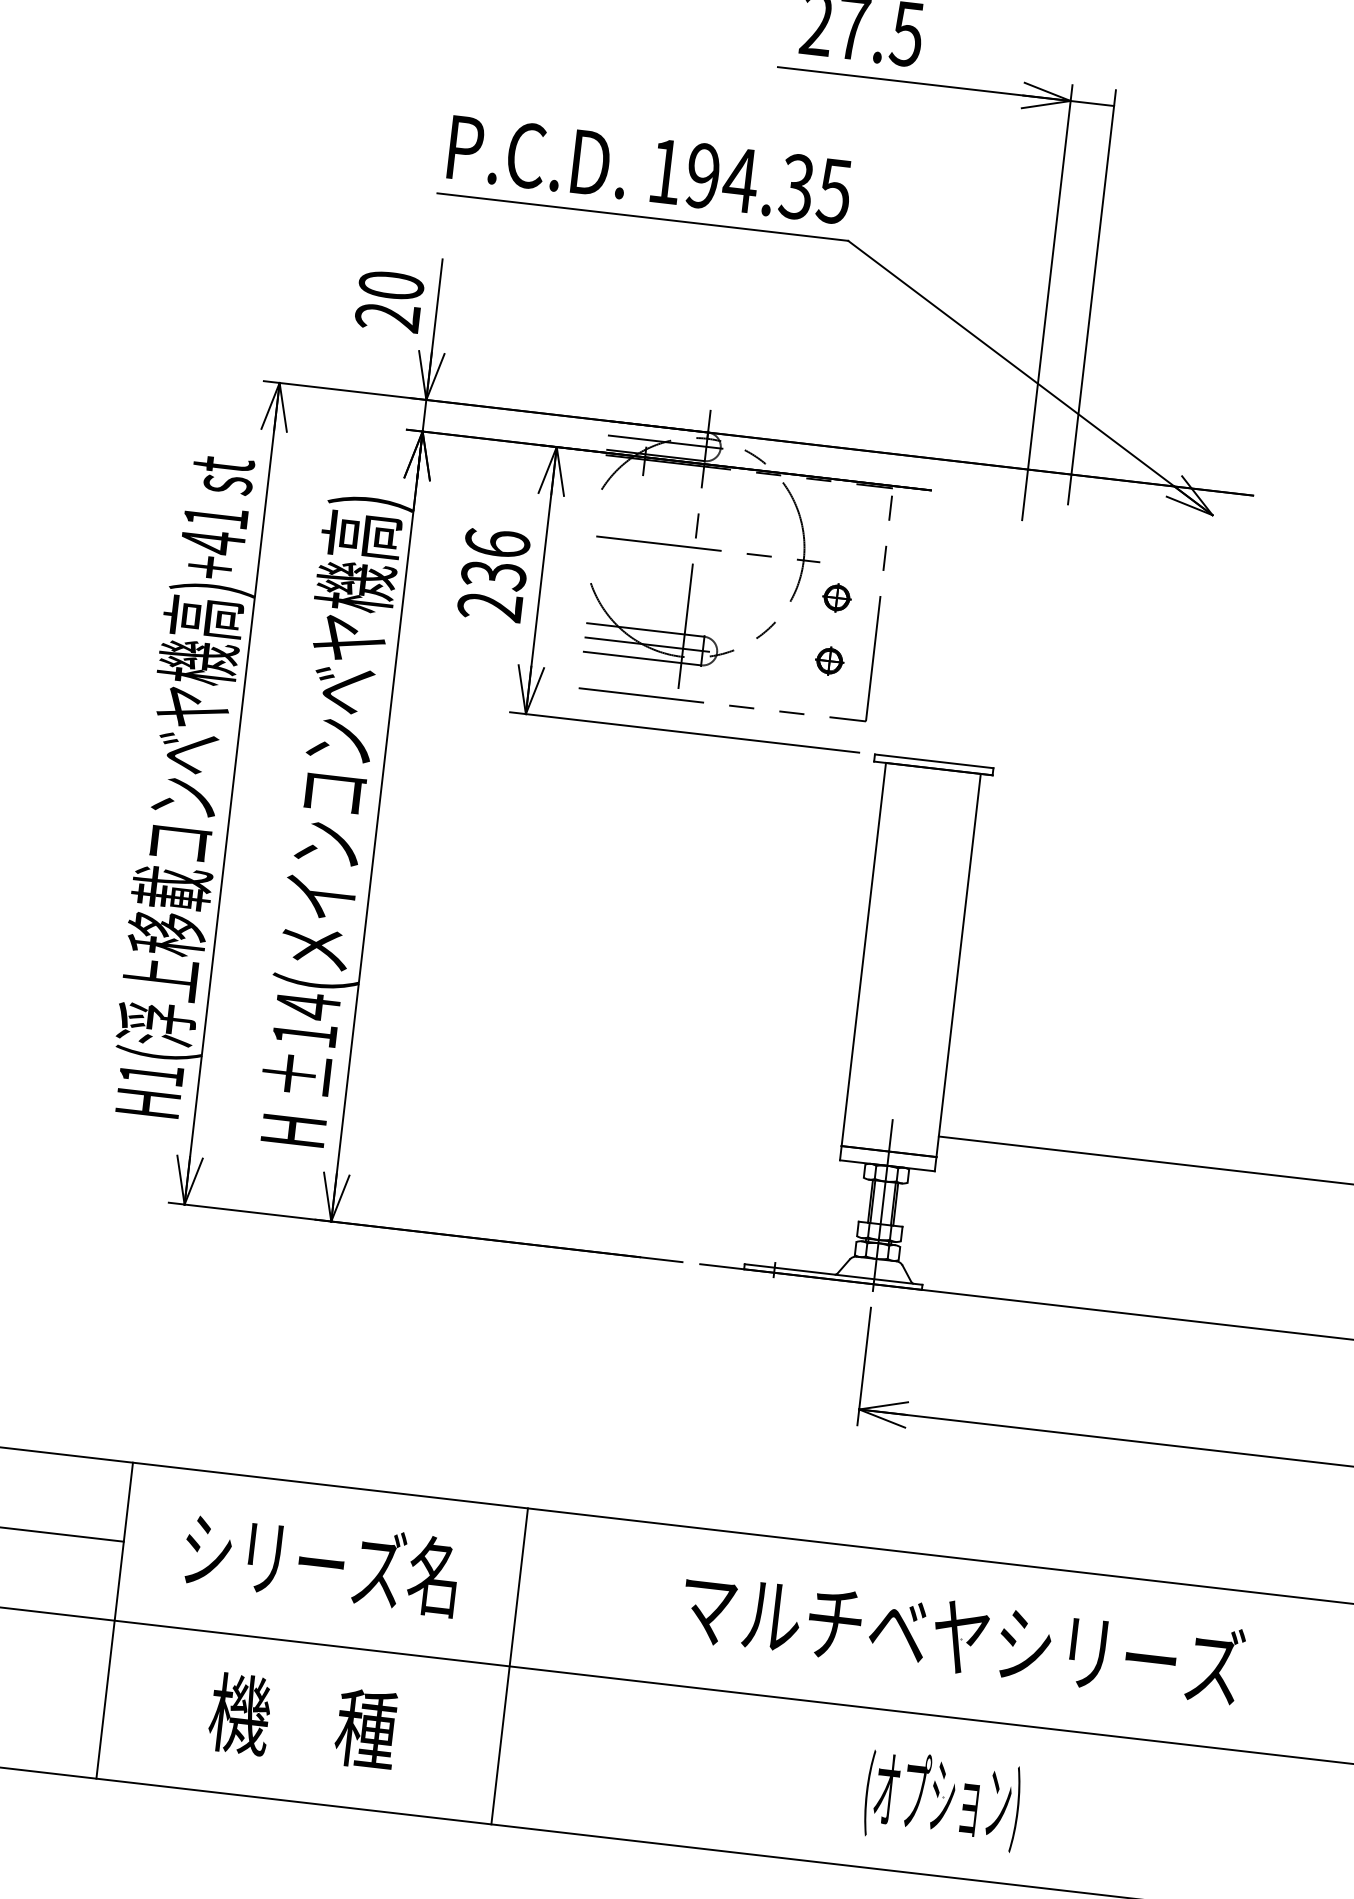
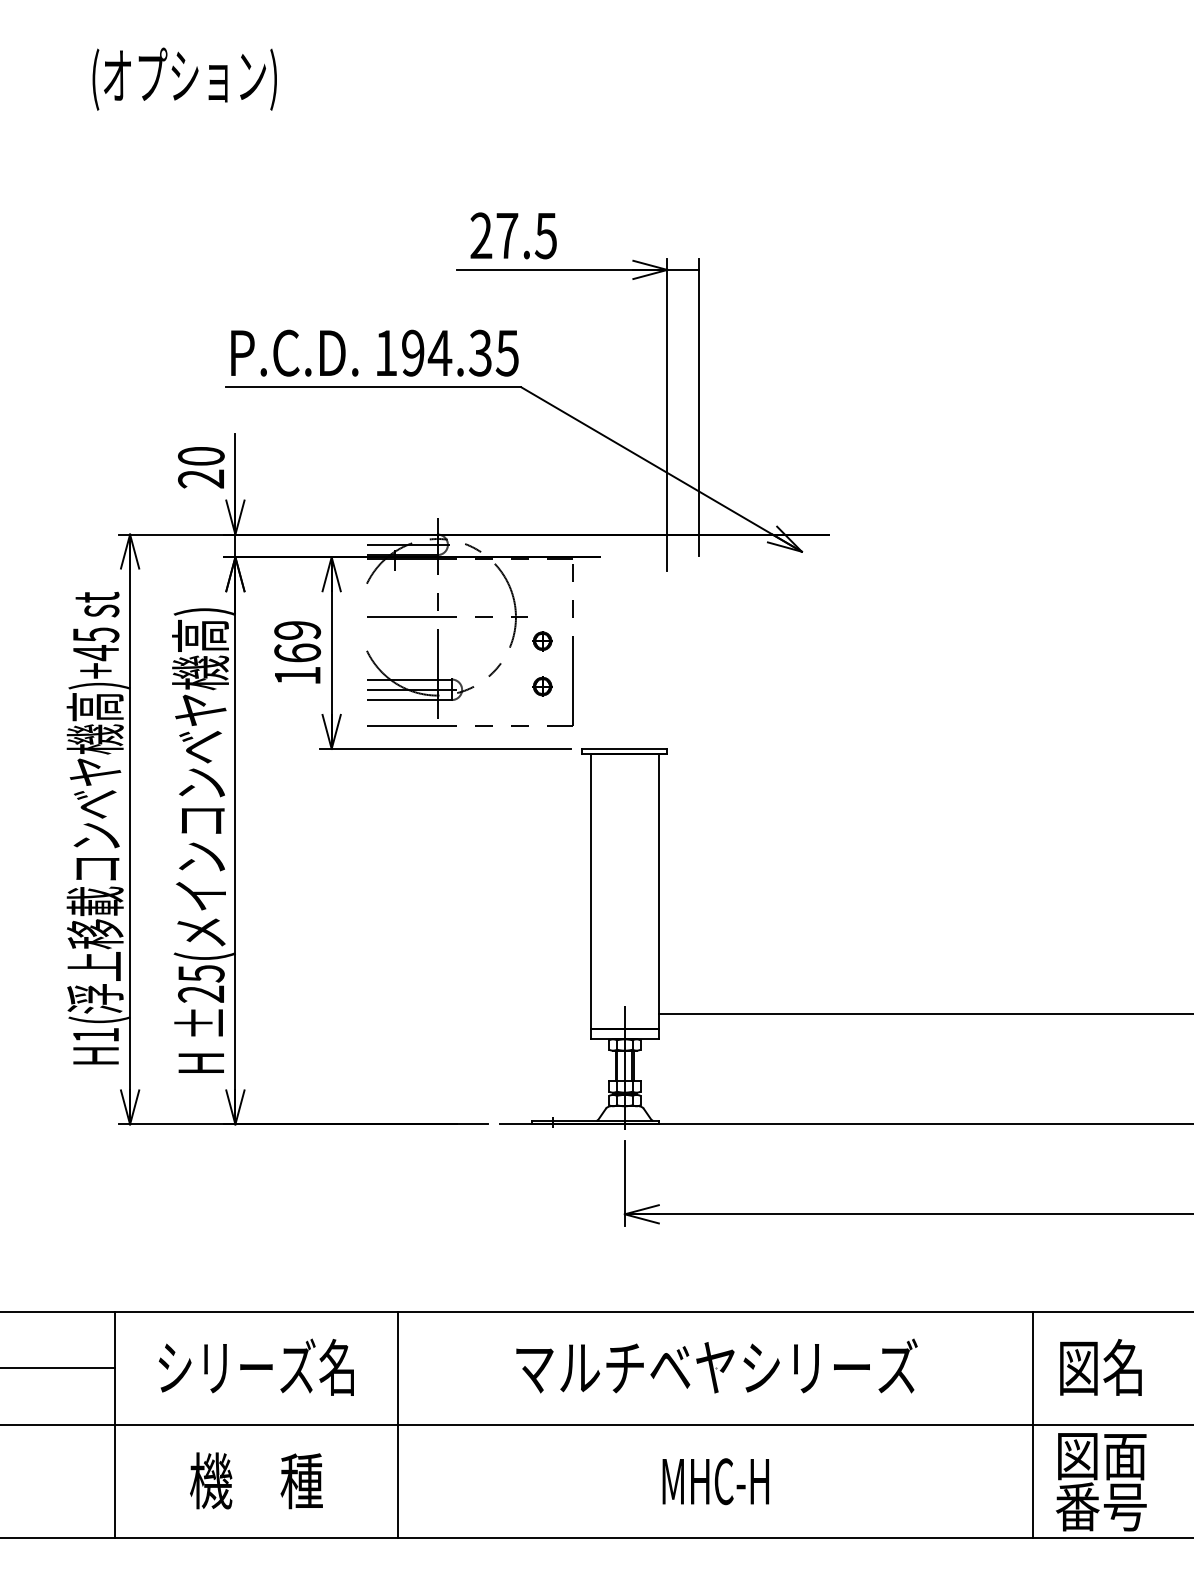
text: (216, 516) -> (96, 634), )+41 -> )+45
text: (493, 574) -> (297, 652), 236 -> 169
text: (306, 1019) -> (201, 983), ±14( -> ±25(
text: (941, 1800) -> (715, 1484), (オプション) -> MHC-H

